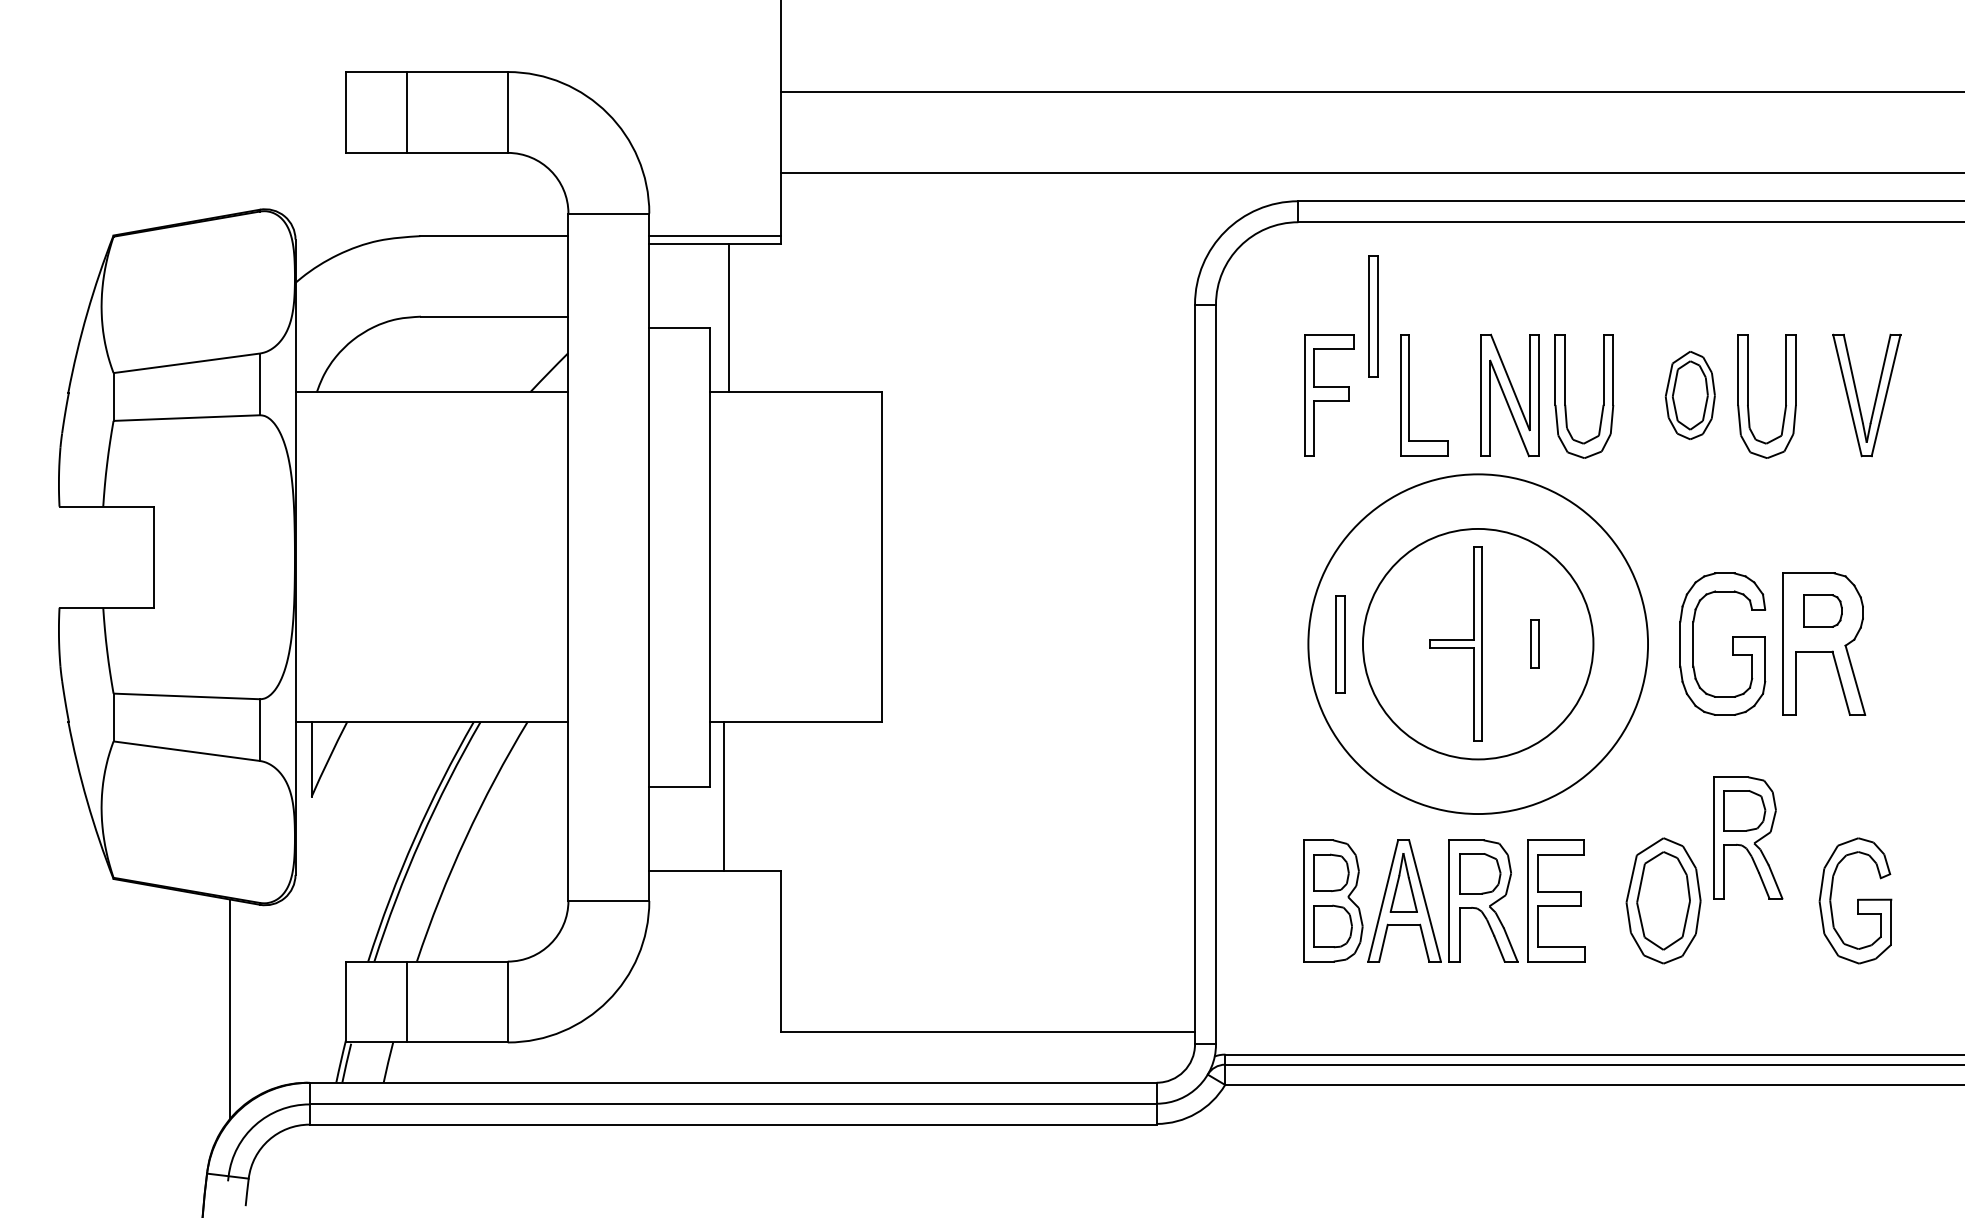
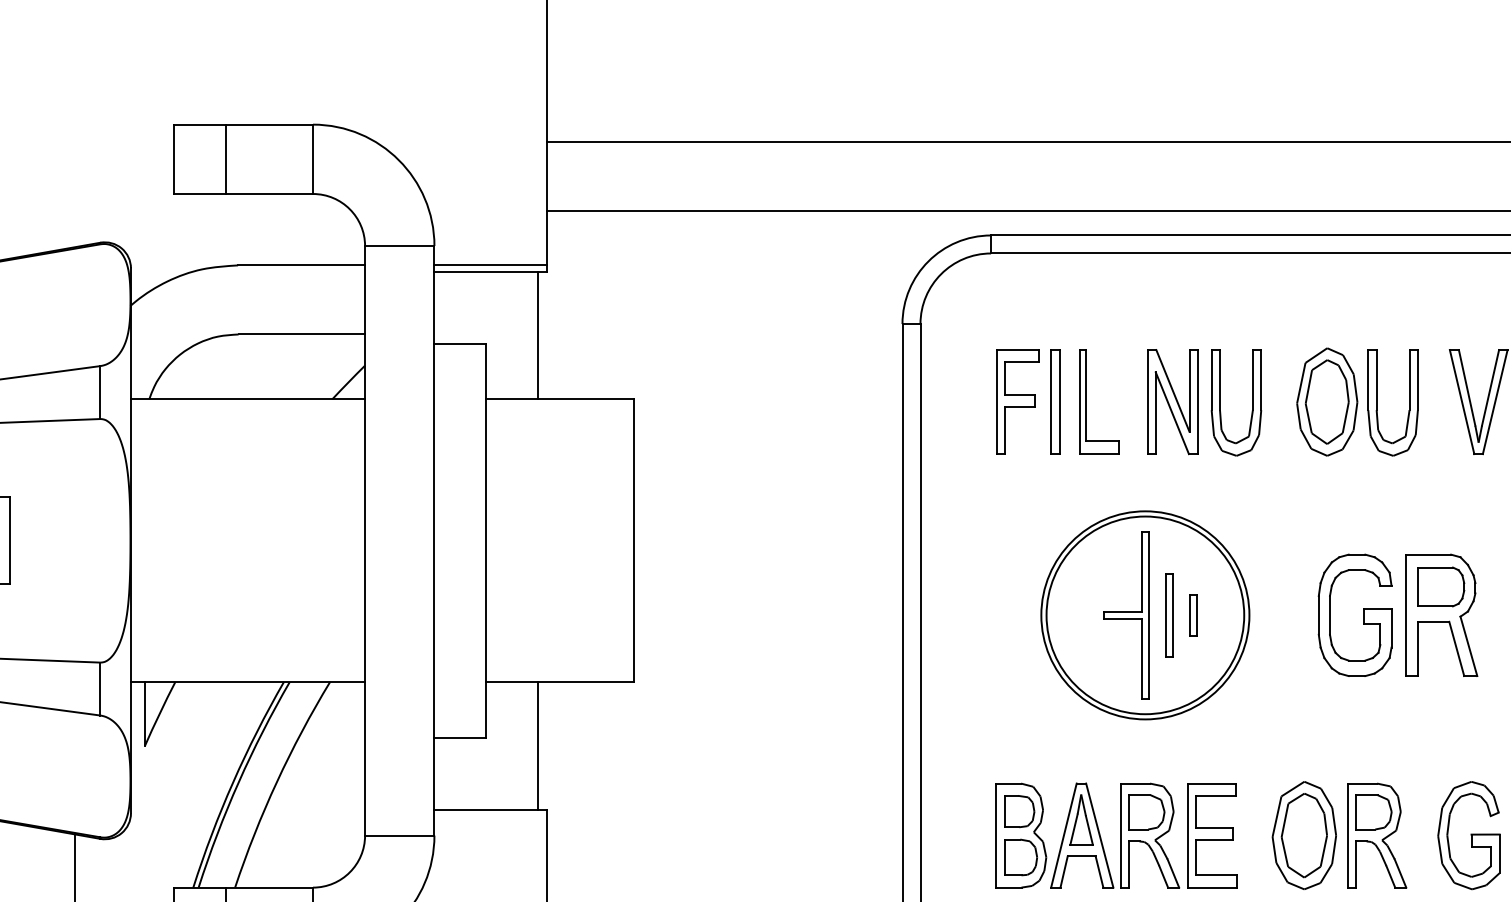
part: (1373, 316) -> (1055, 402), moved
line: (728, 317) -> (538, 335), moved
part: (1690, 395) -> (1327, 402), size x1.43
part: (1822, 610) -> (1440, 586), size x1.43
circle: (1477, 643) -> (1144, 614), size x0.71
part: (1340, 644) -> (1169, 615), moved
line: (723, 796) -> (538, 746), moved
part: (1748, 837) -> (1377, 835), moved

